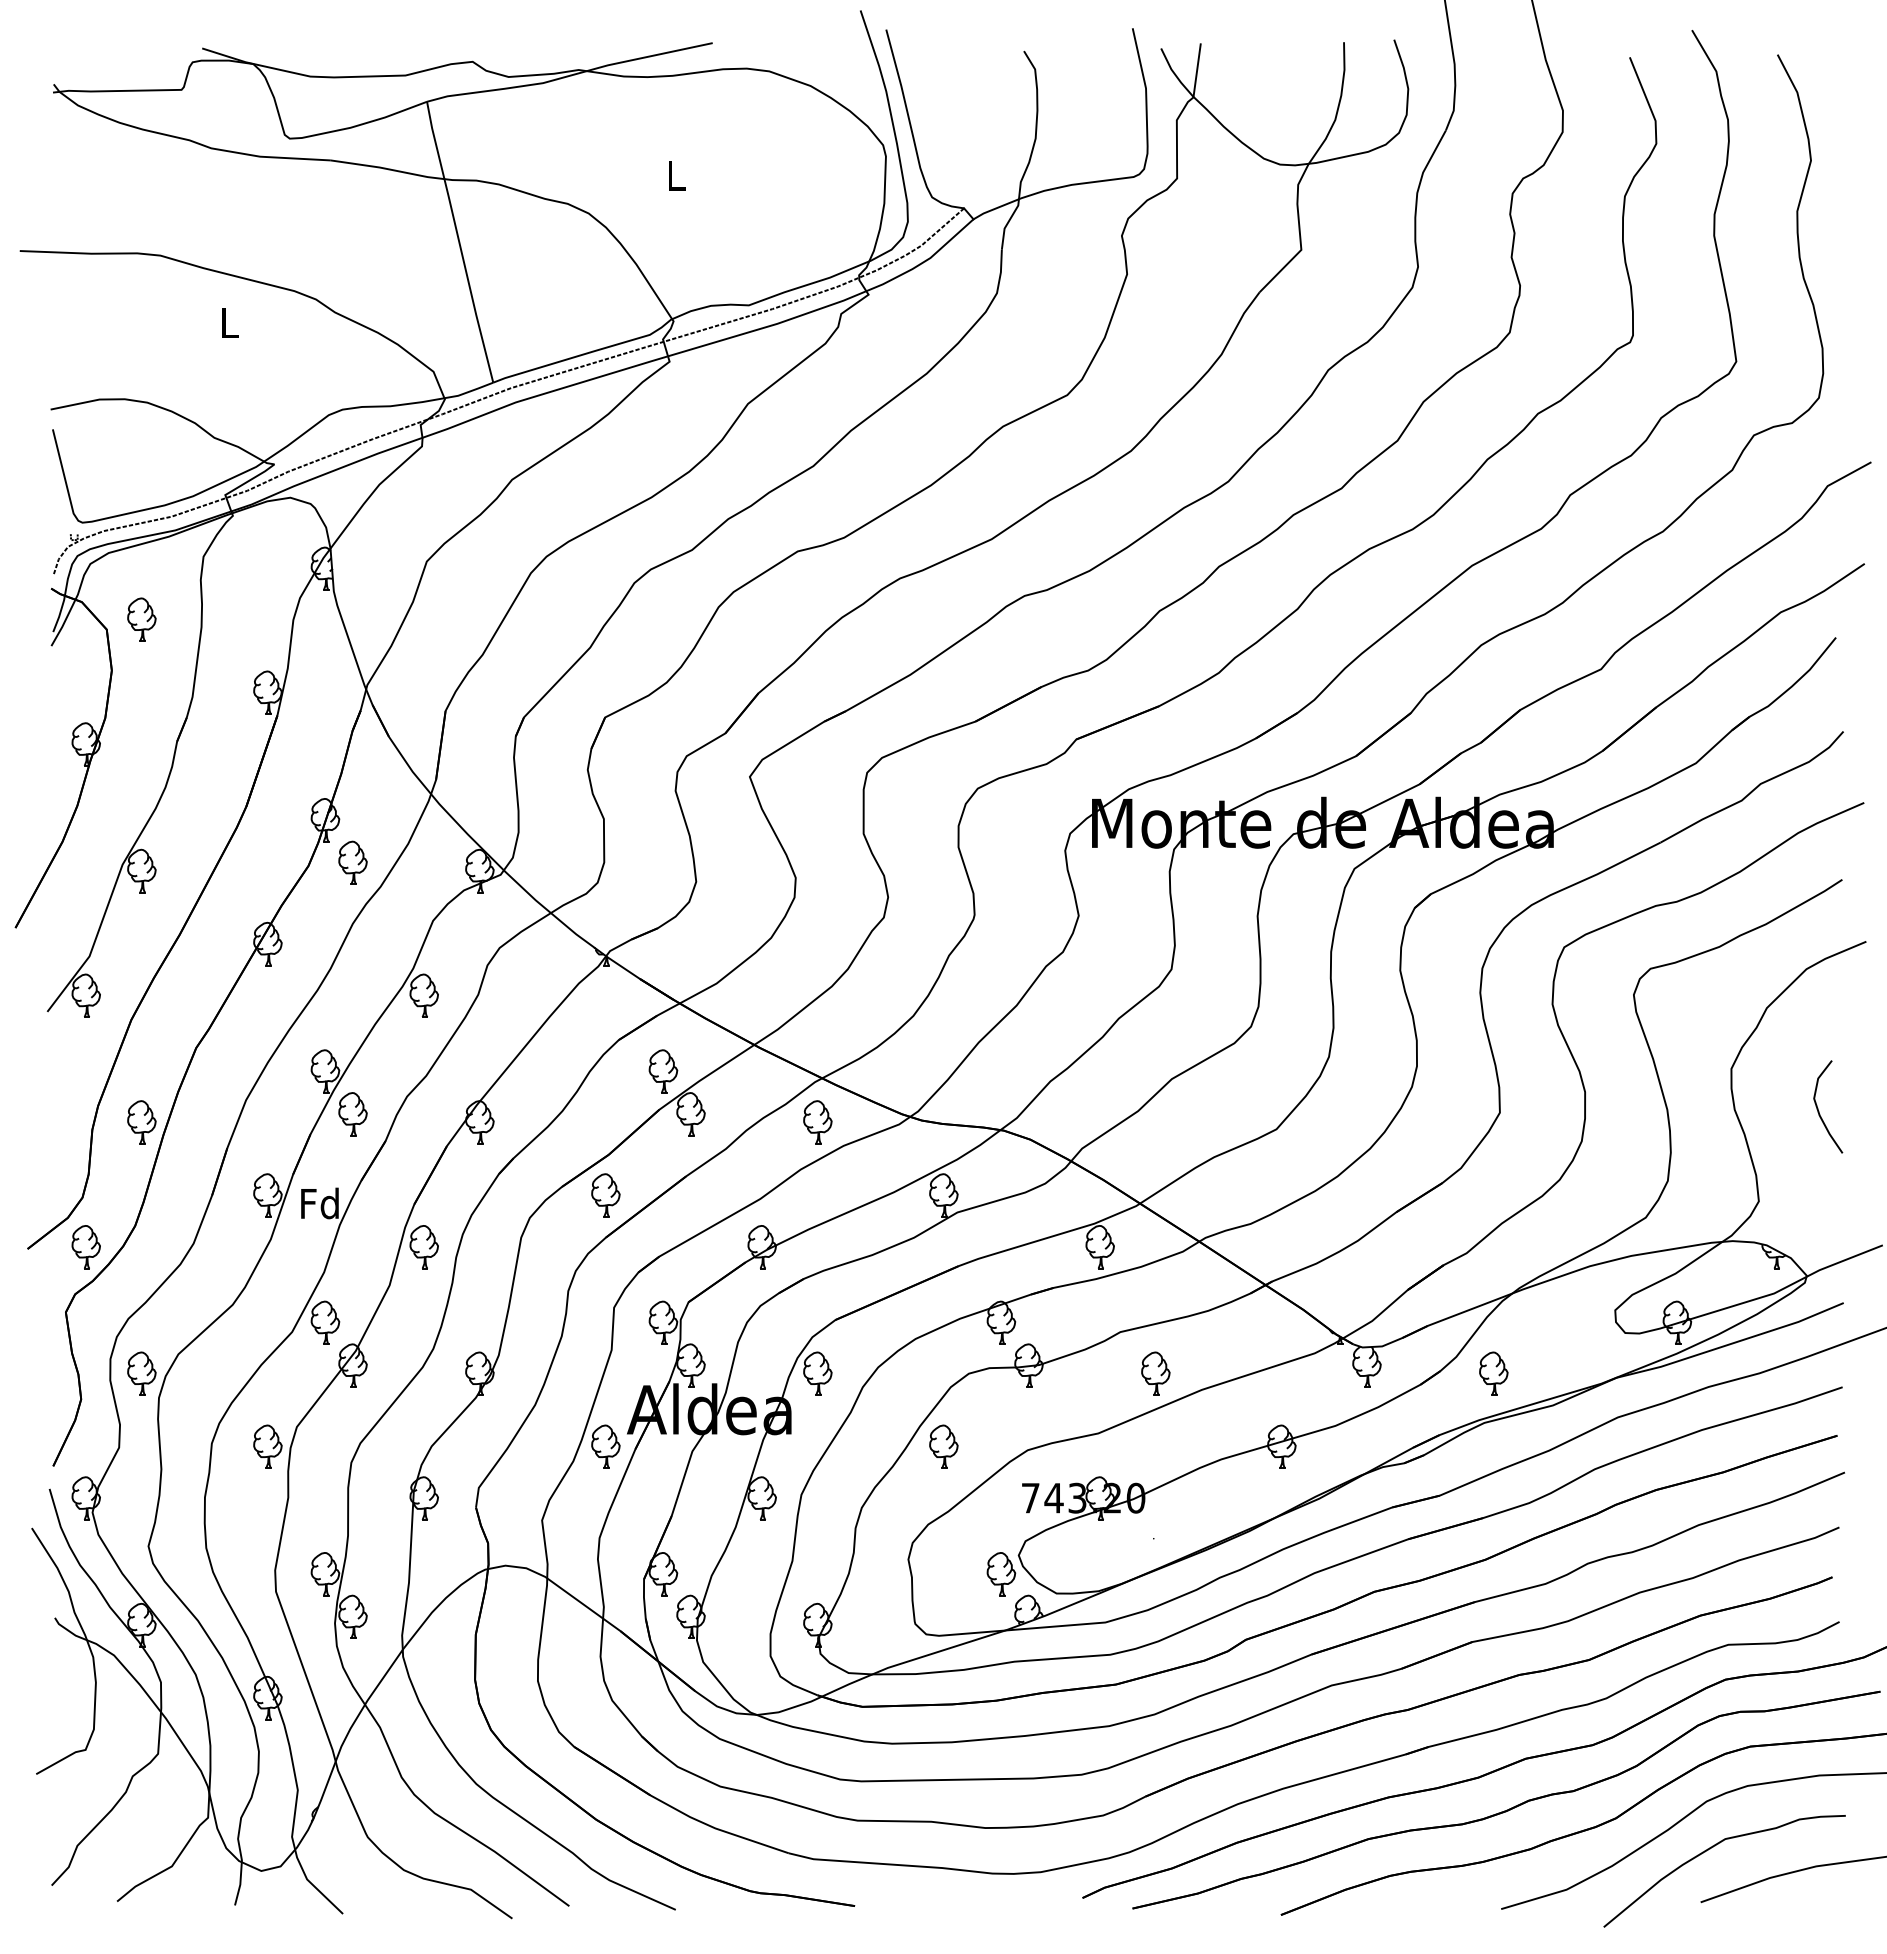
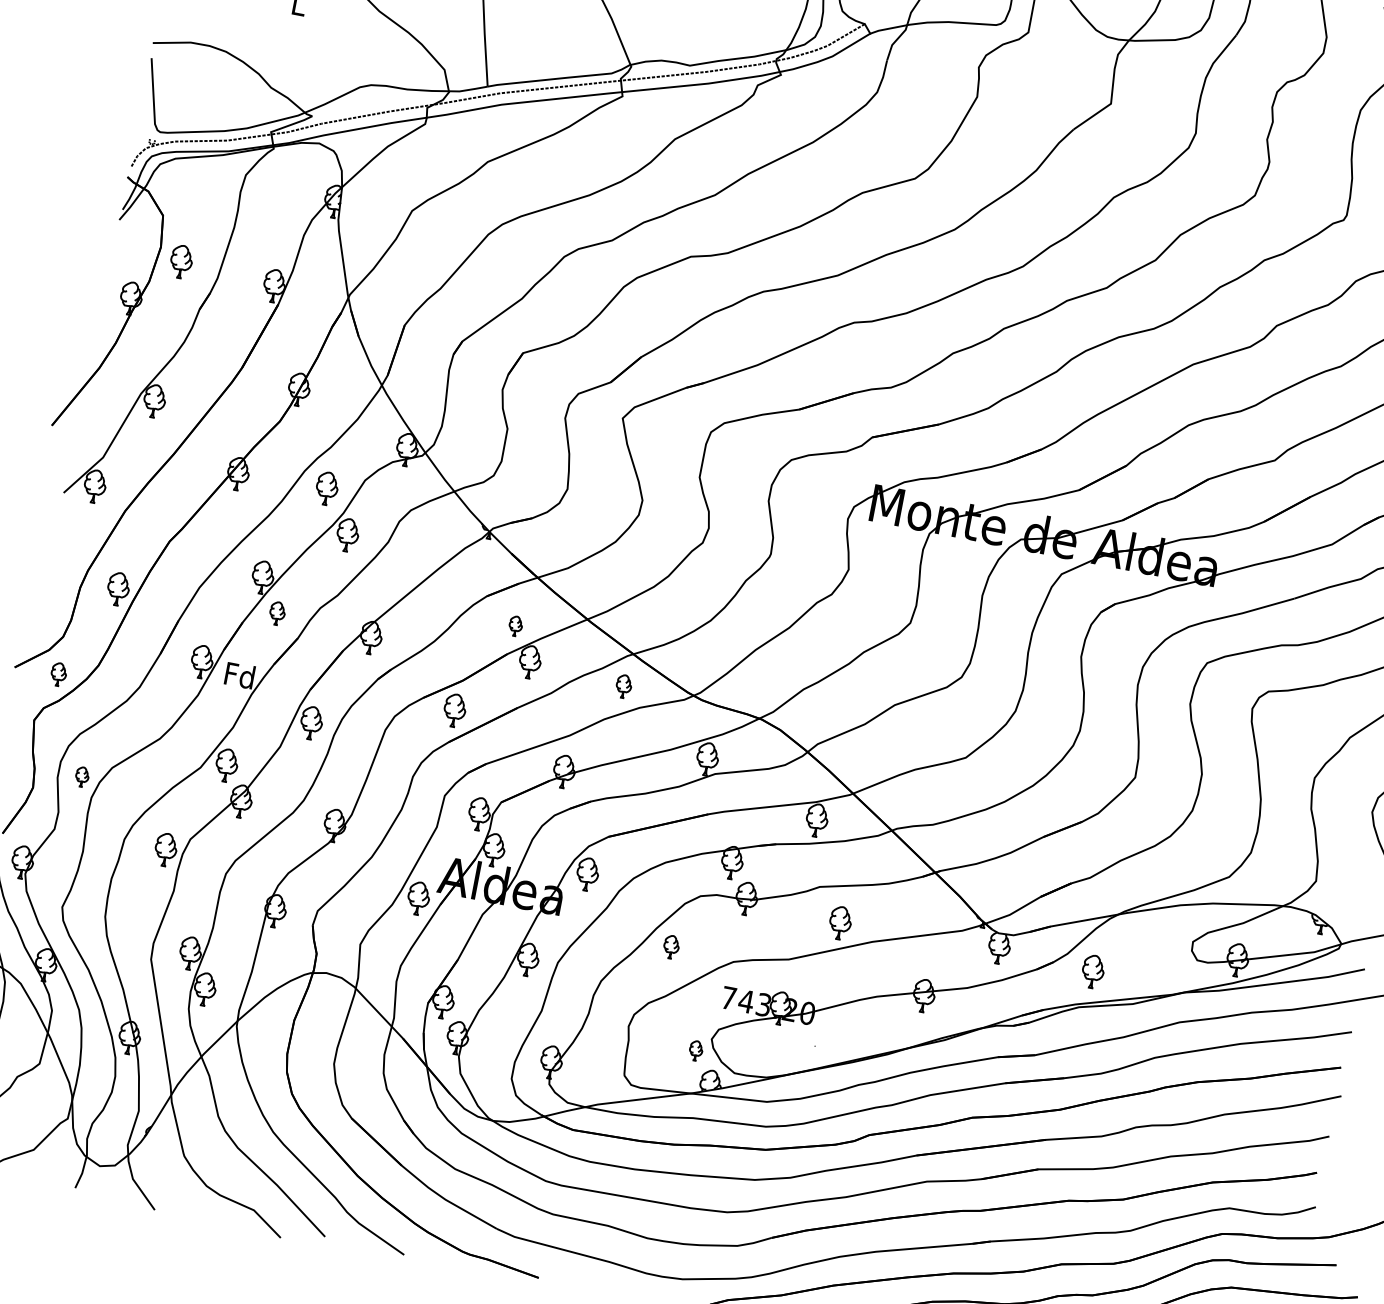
part: (141, 619) -> (181, 261), moved
part: (352, 862) -> (326, 488), moved
part: (663, 1071) -> (515, 626), size x0.6
part: (352, 1114) -> (277, 613), size x0.7
part: (817, 1122) -> (623, 686), size x0.7
part: (85, 1247) -> (58, 674), size x0.7
part: (141, 1373) -> (81, 776), size x0.6
part: (943, 1446) -> (671, 946), size x0.7
part: (1001, 1574) -> (696, 1051), size x0.6

